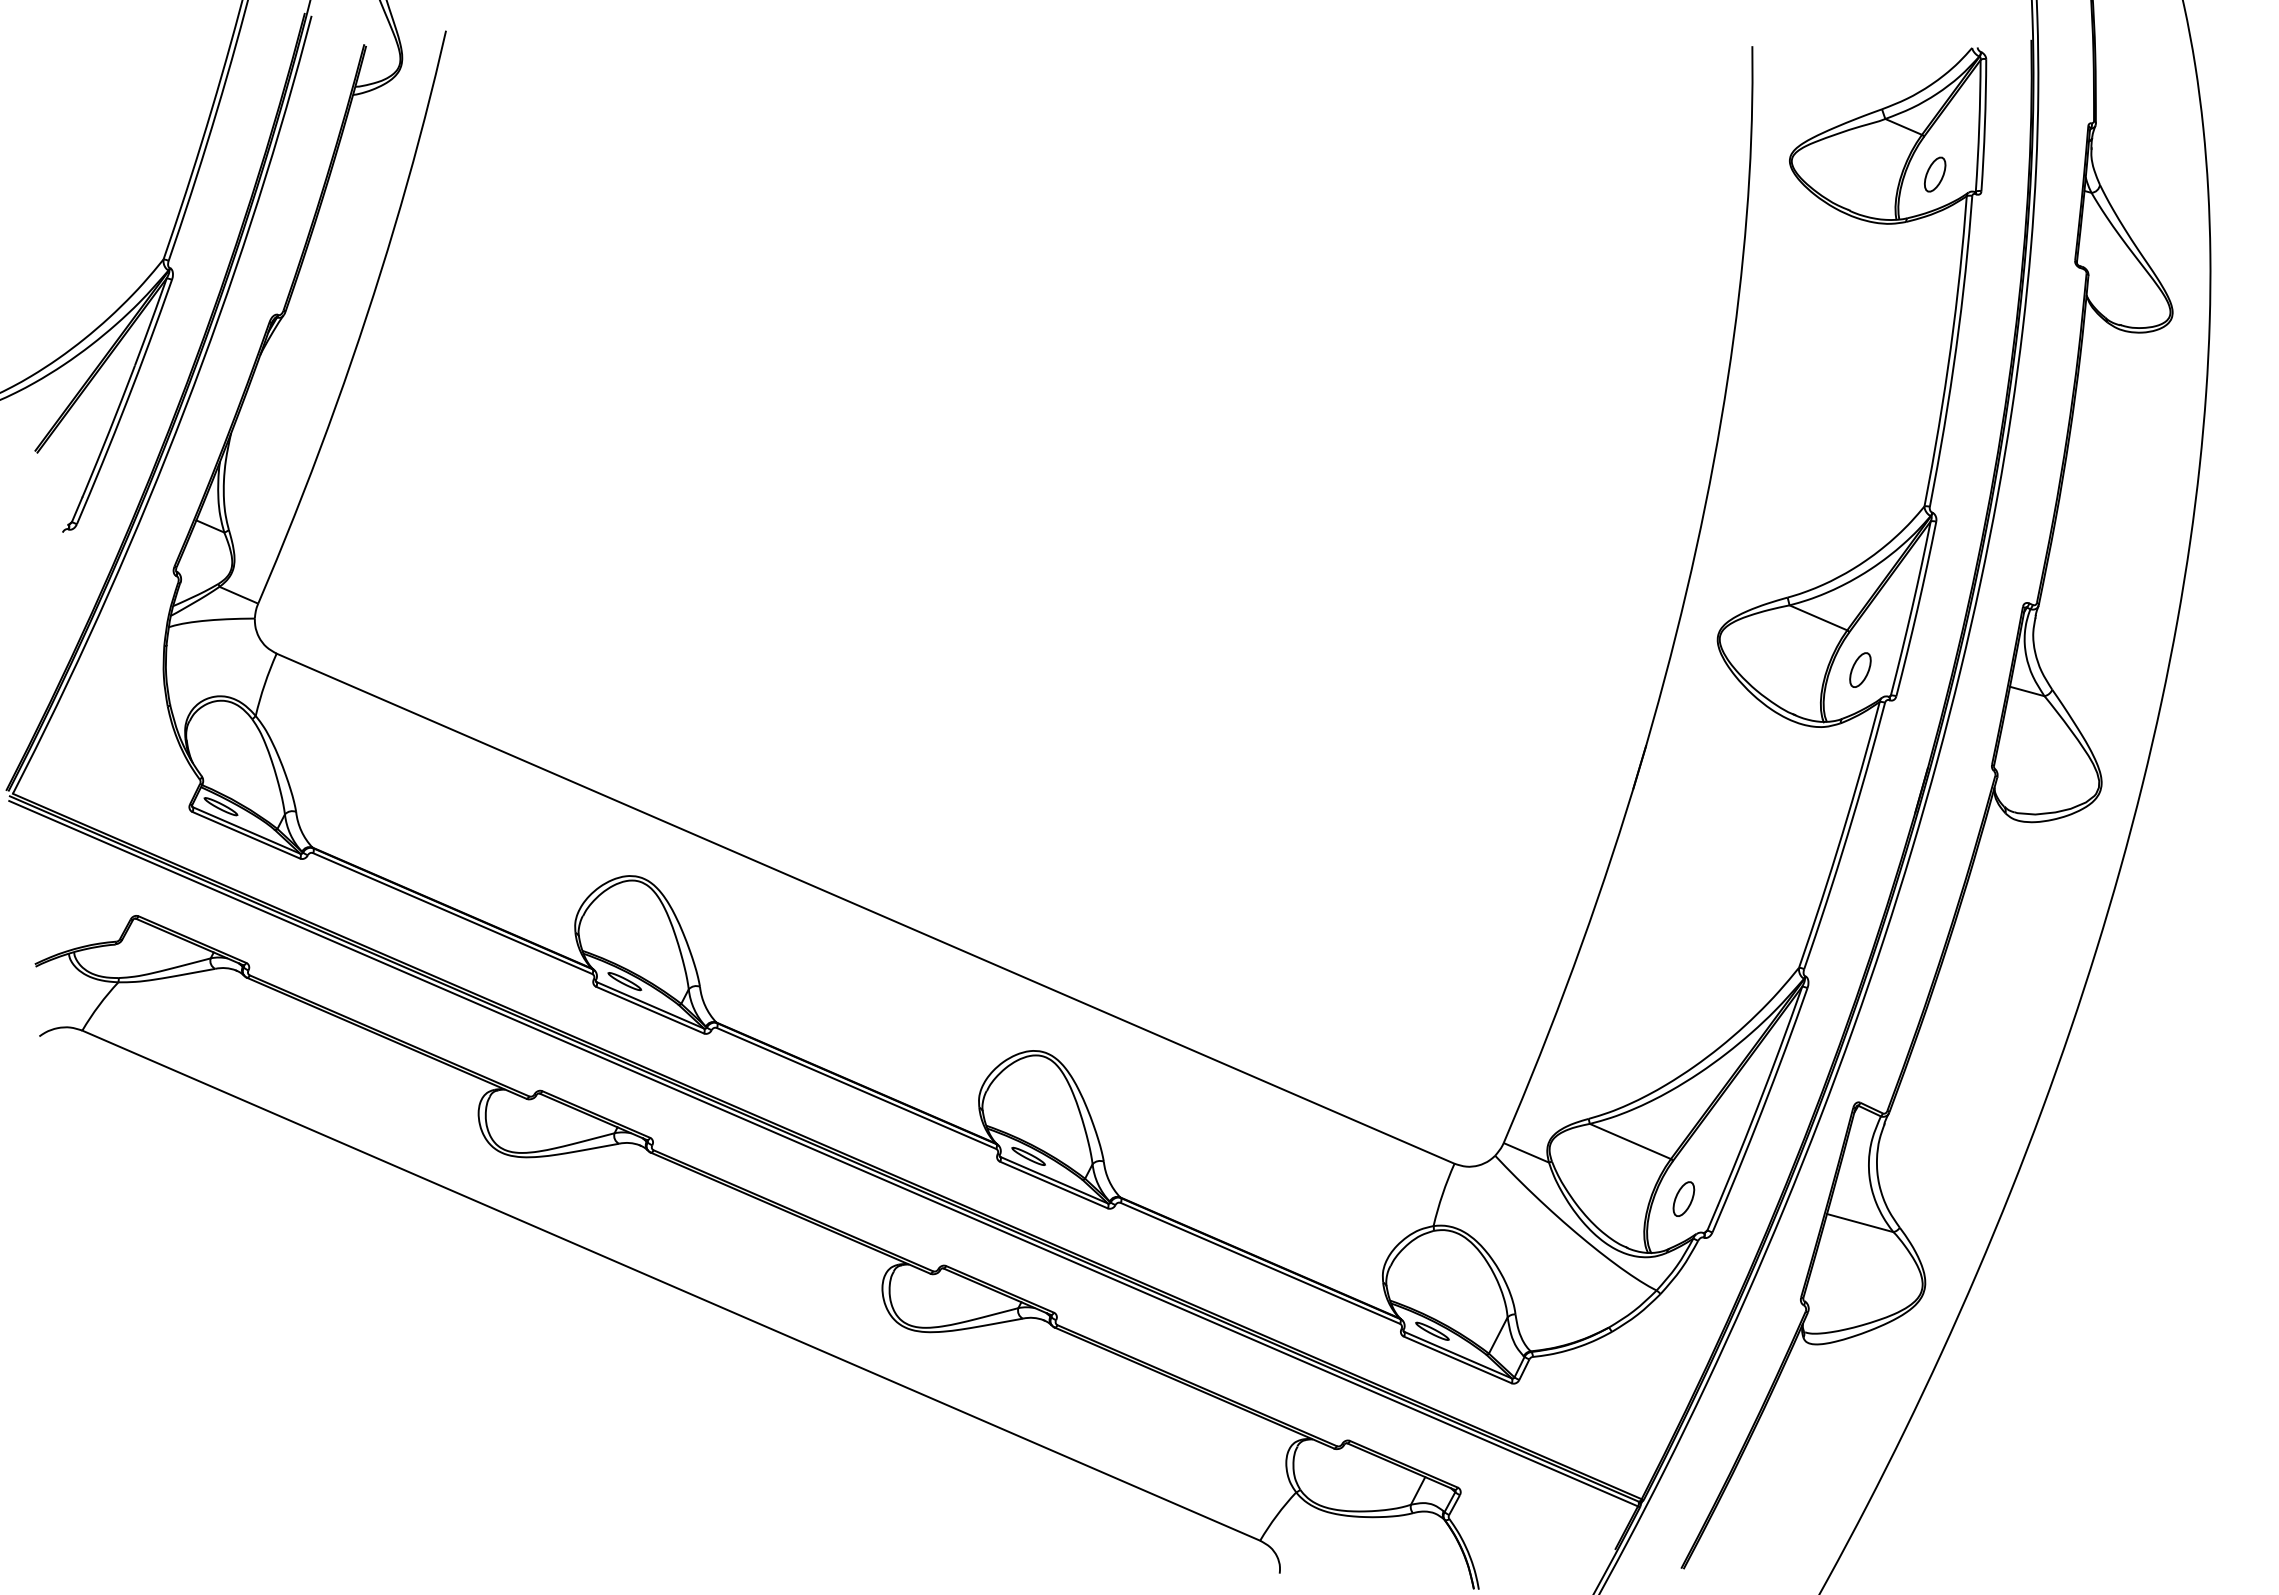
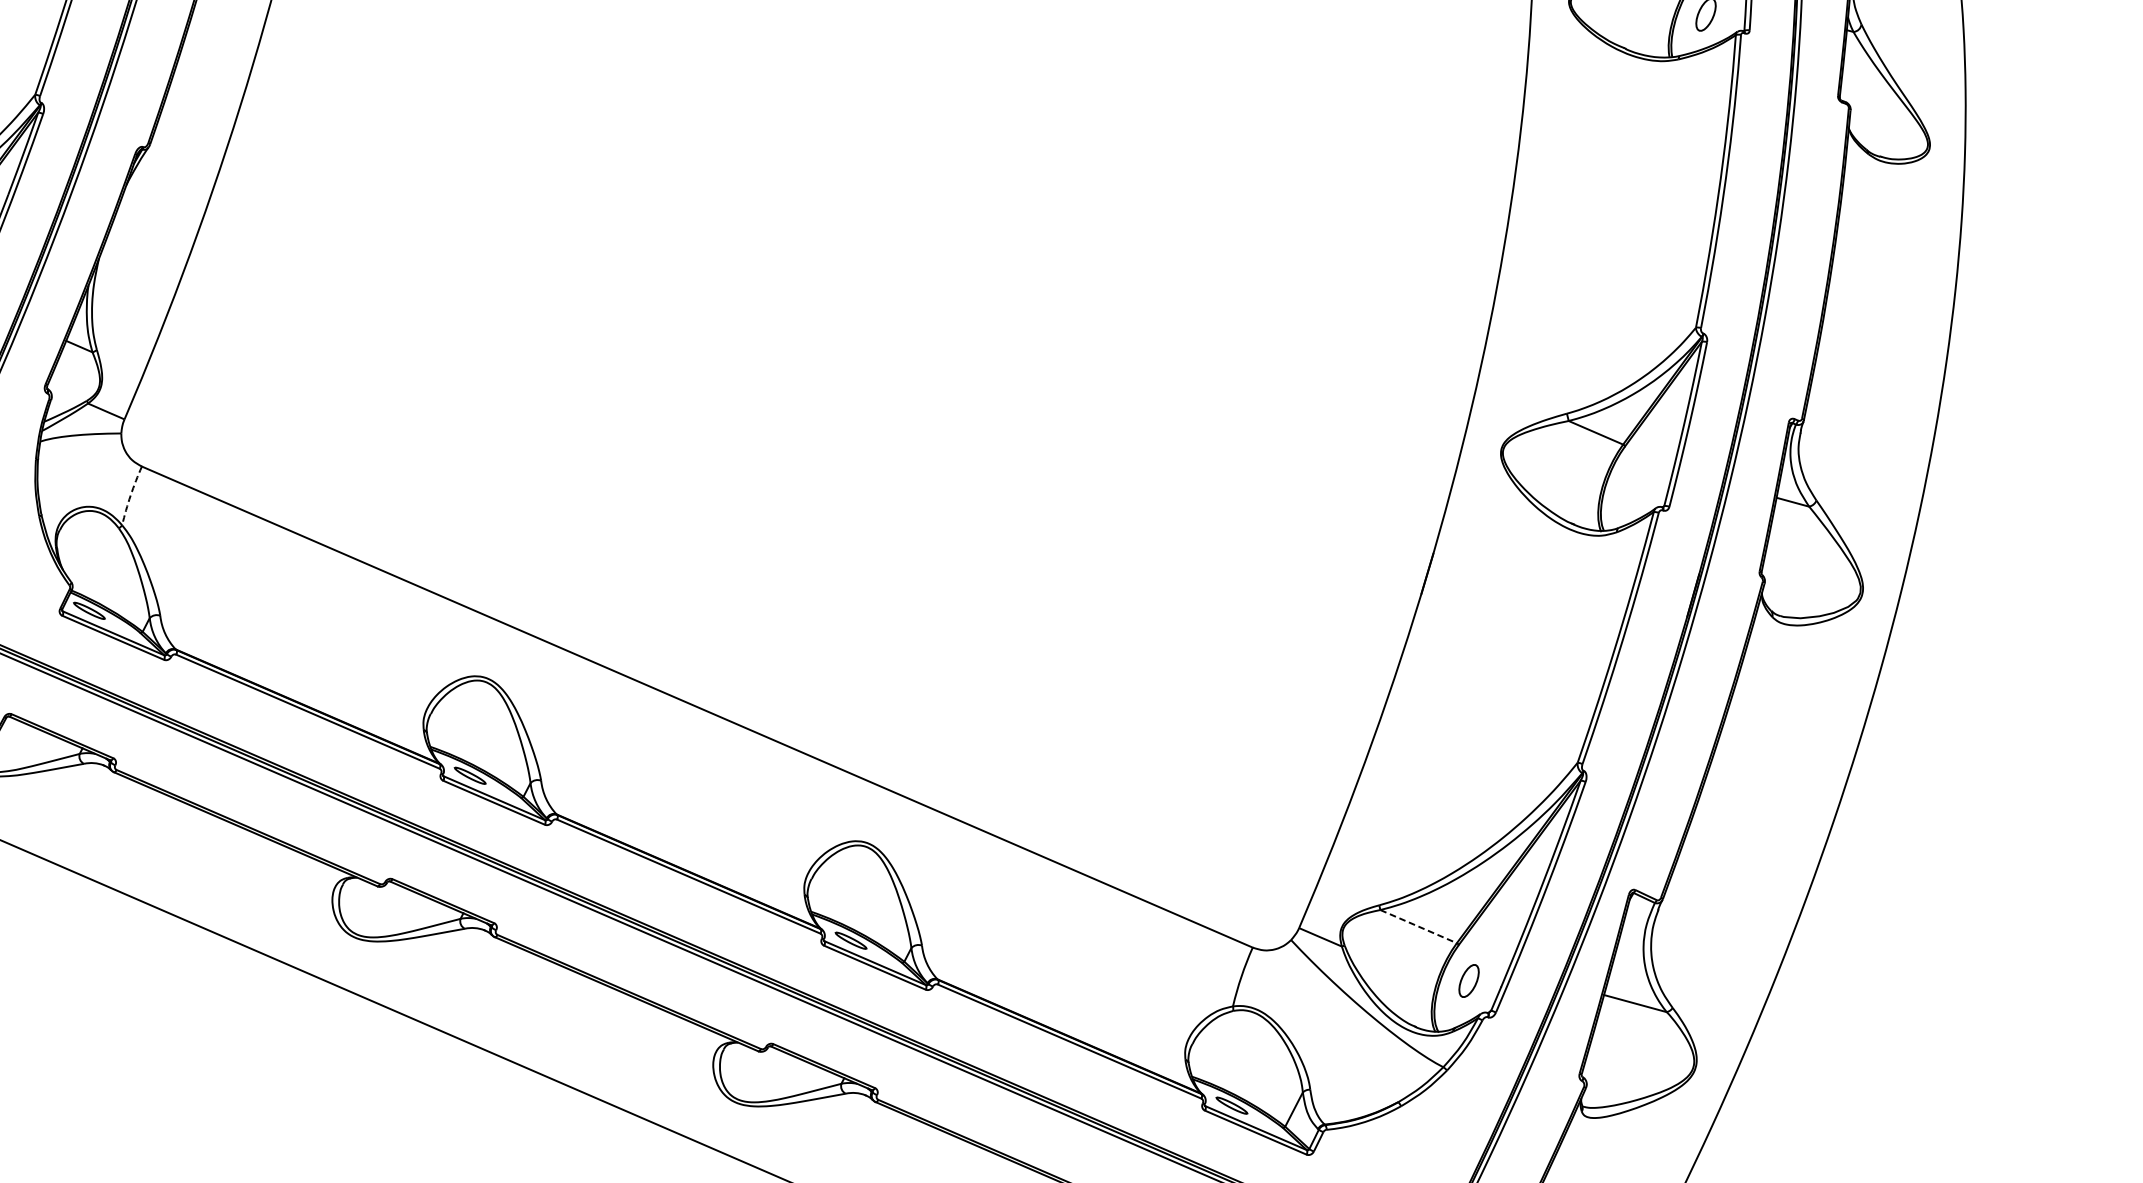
part: (1860, 669) -> (1635, 481), removed
arc: (264, 684) -> (130, 495), solid -> dashed
line: (1630, 1141) -> (1418, 926), solid -> dashed

